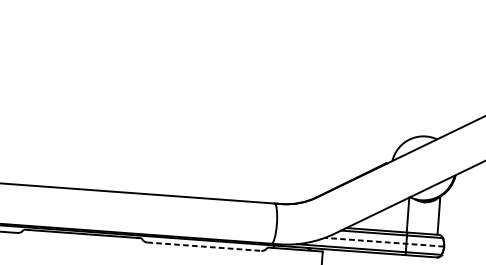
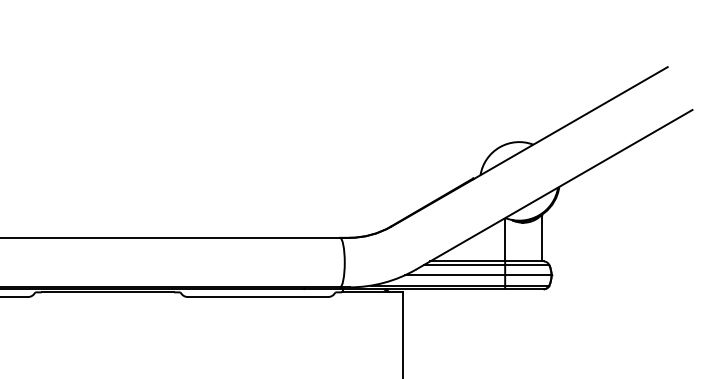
line: (383, 242) -> (477, 275), dashed -> solid
line: (204, 247) -> (258, 297), dashed -> solid

